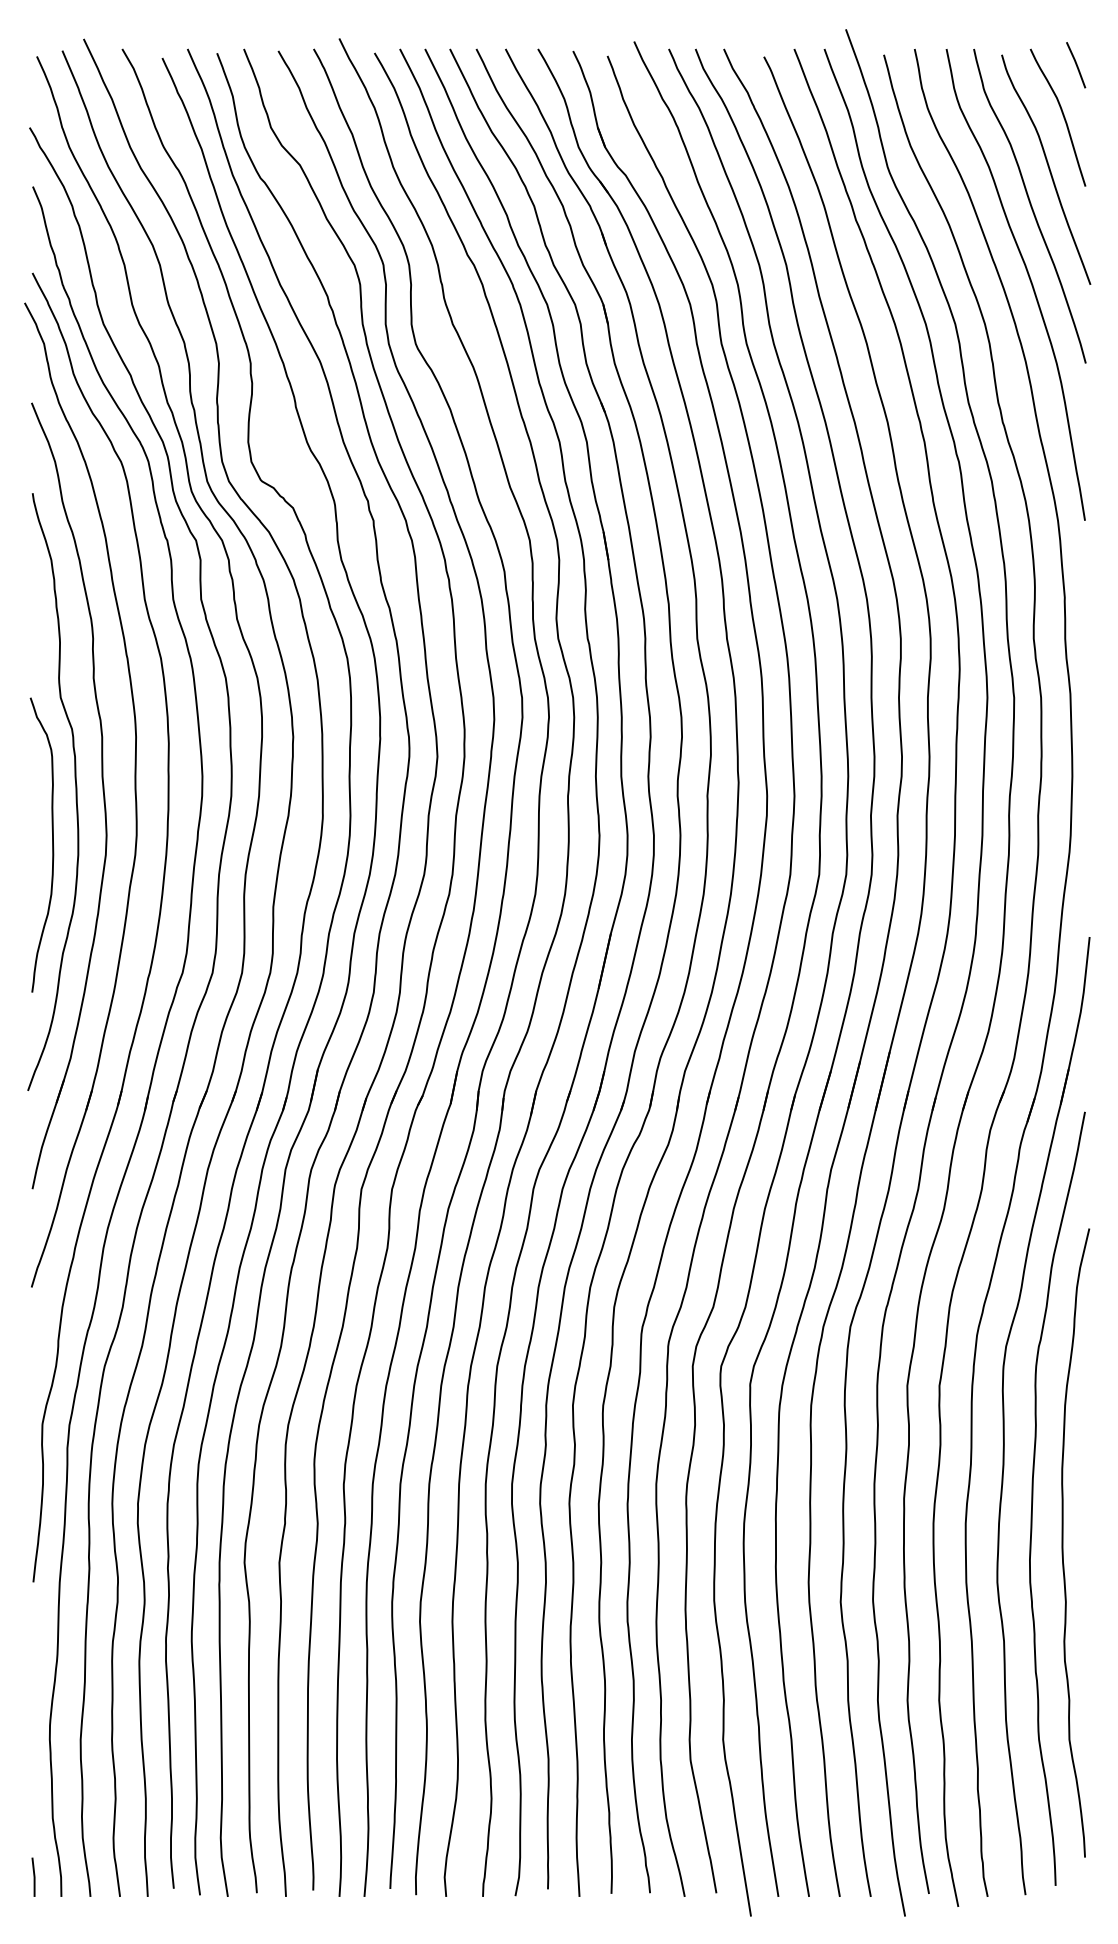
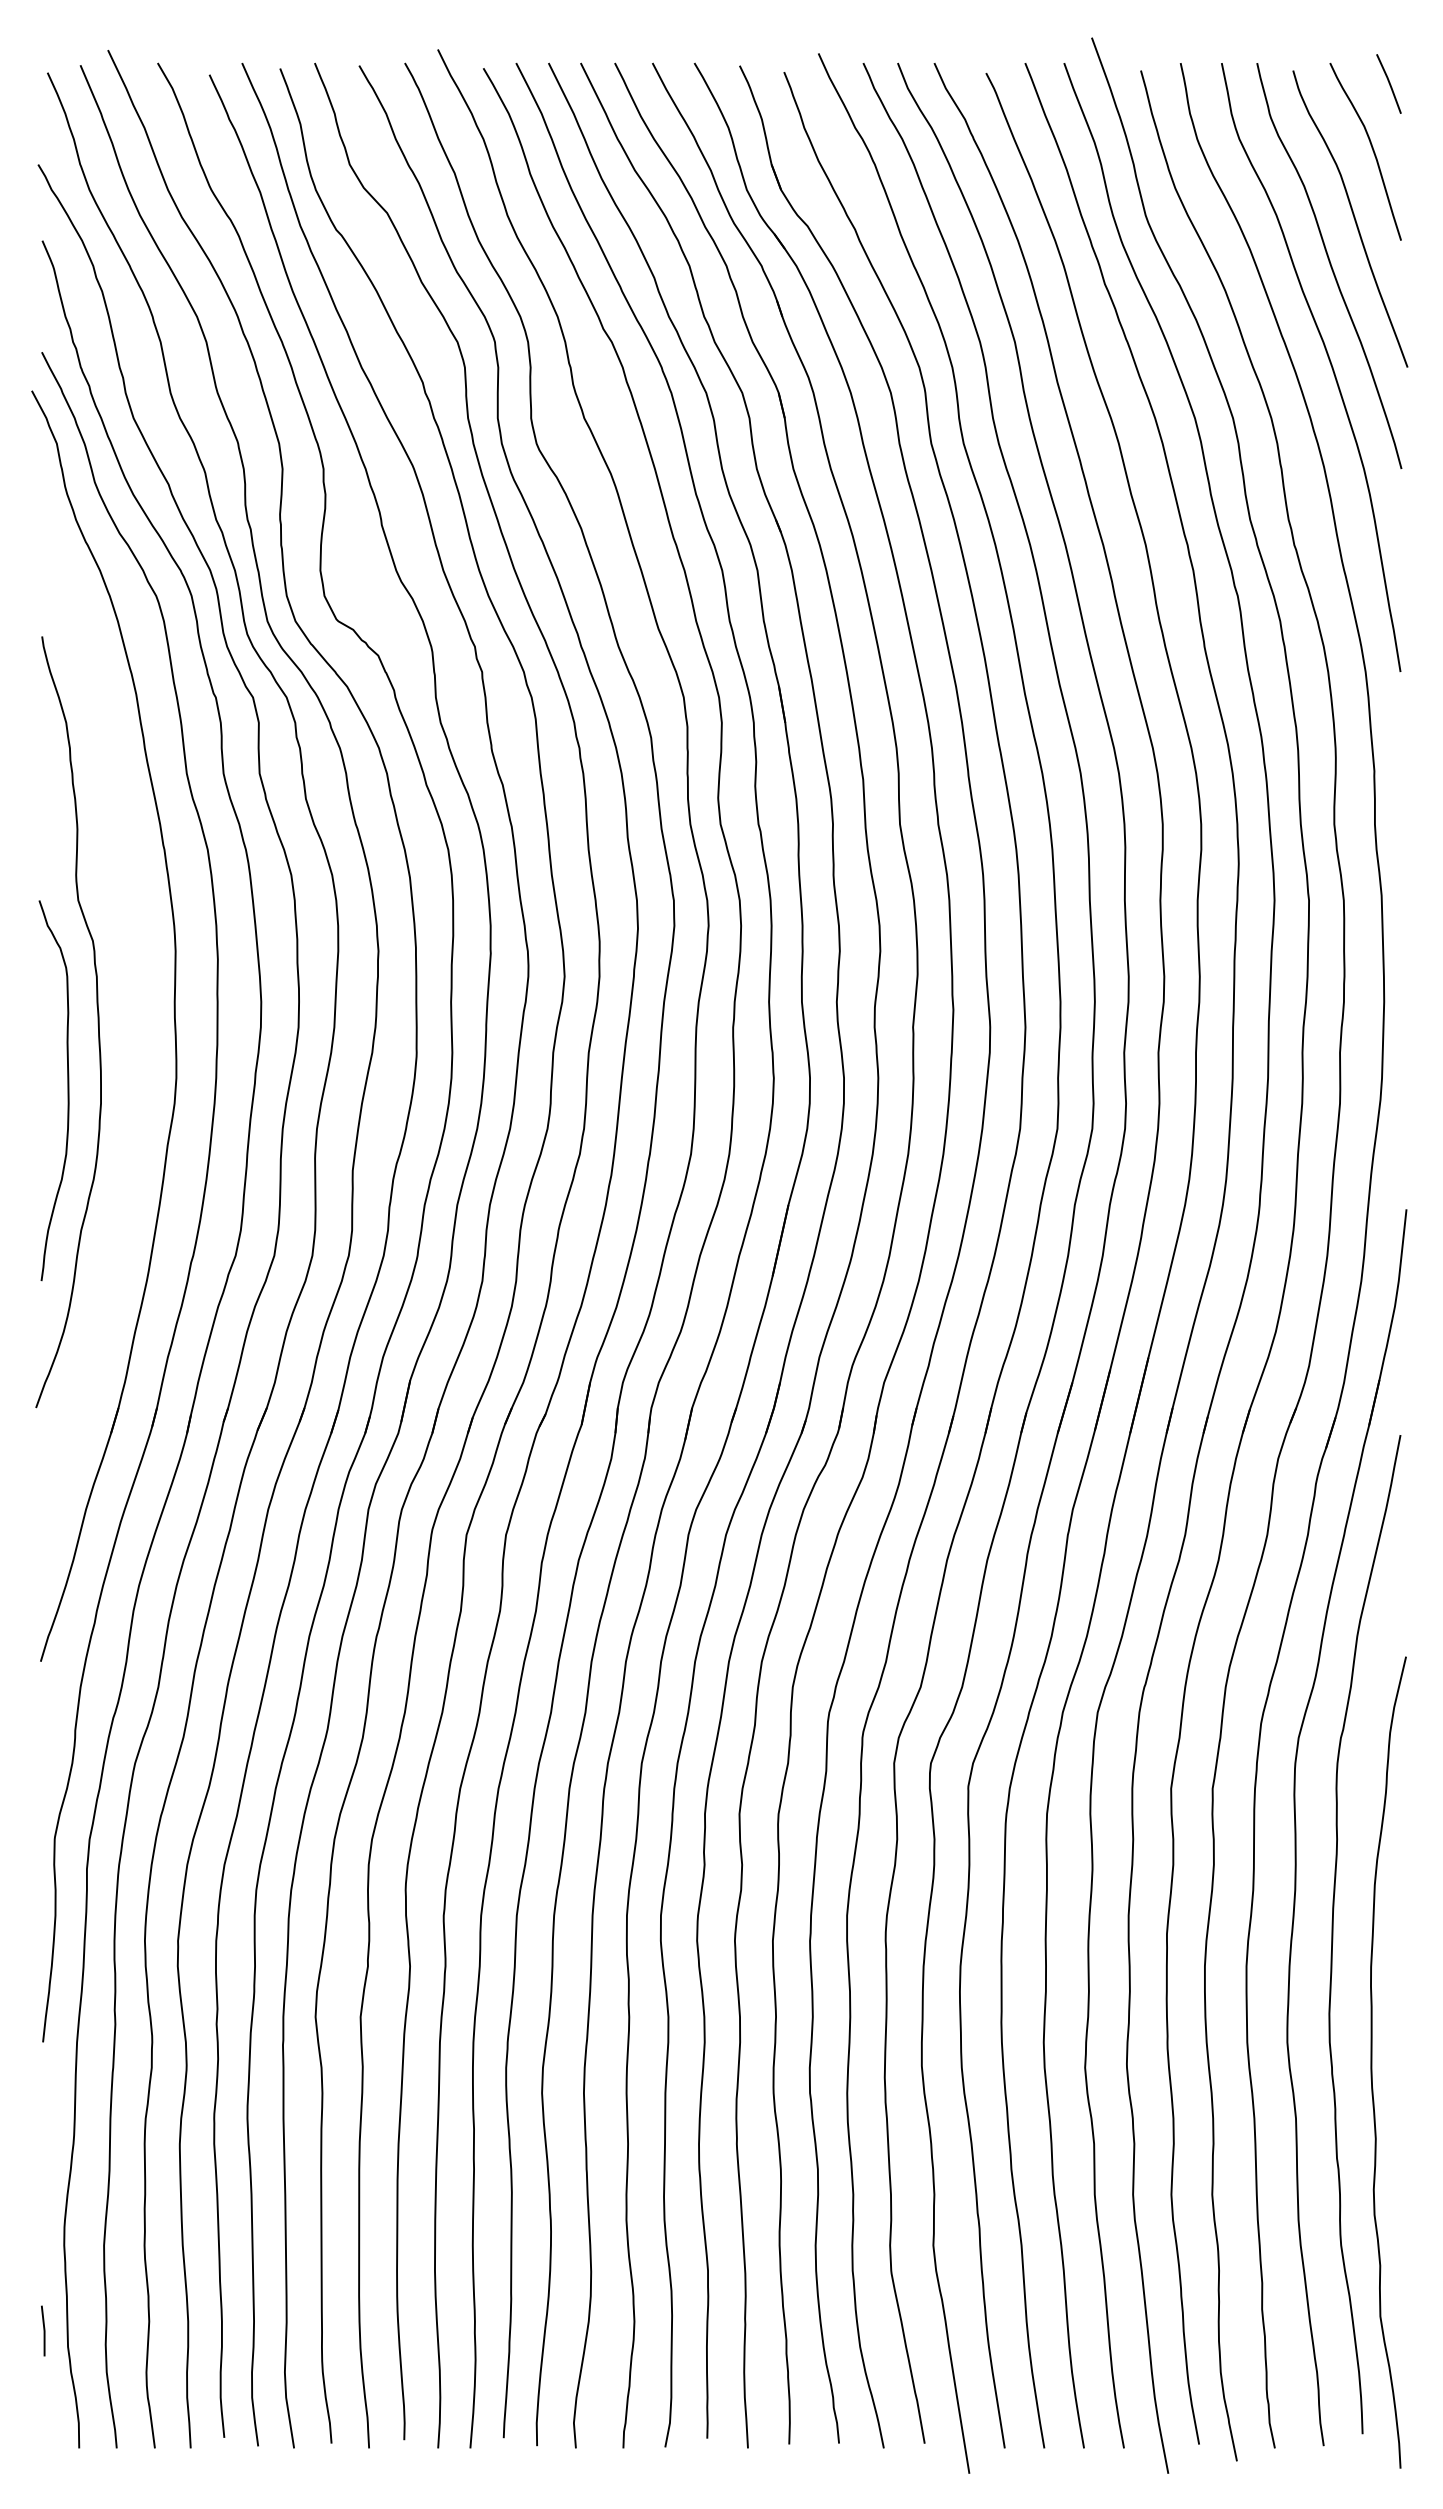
part: (102, 790) -> (132, 1020), removed
curve: (1063, 1542) -> (1372, 2062), moved
line: (33, 1876) -> (43, 2330), moved

